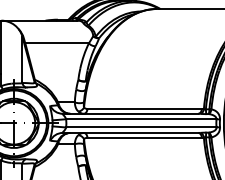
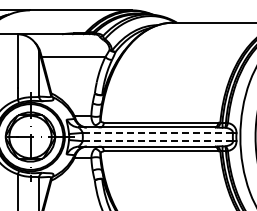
line: (141, 118) -> (157, 132), solid -> dashed
line: (141, 127) -> (157, 141), solid -> dashed

